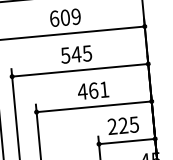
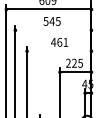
line: (80, 70) -> (53, 30), removed
line: (94, 107) -> (59, 51), removed

